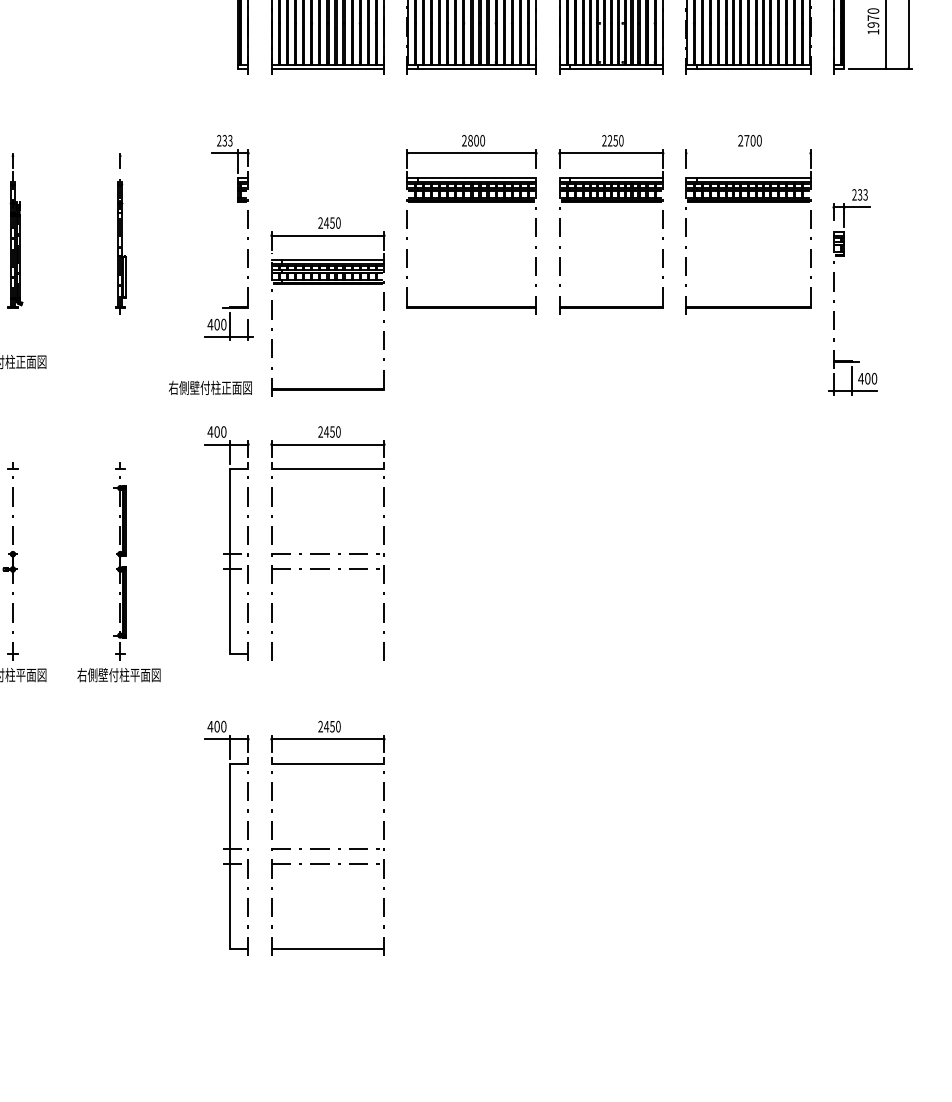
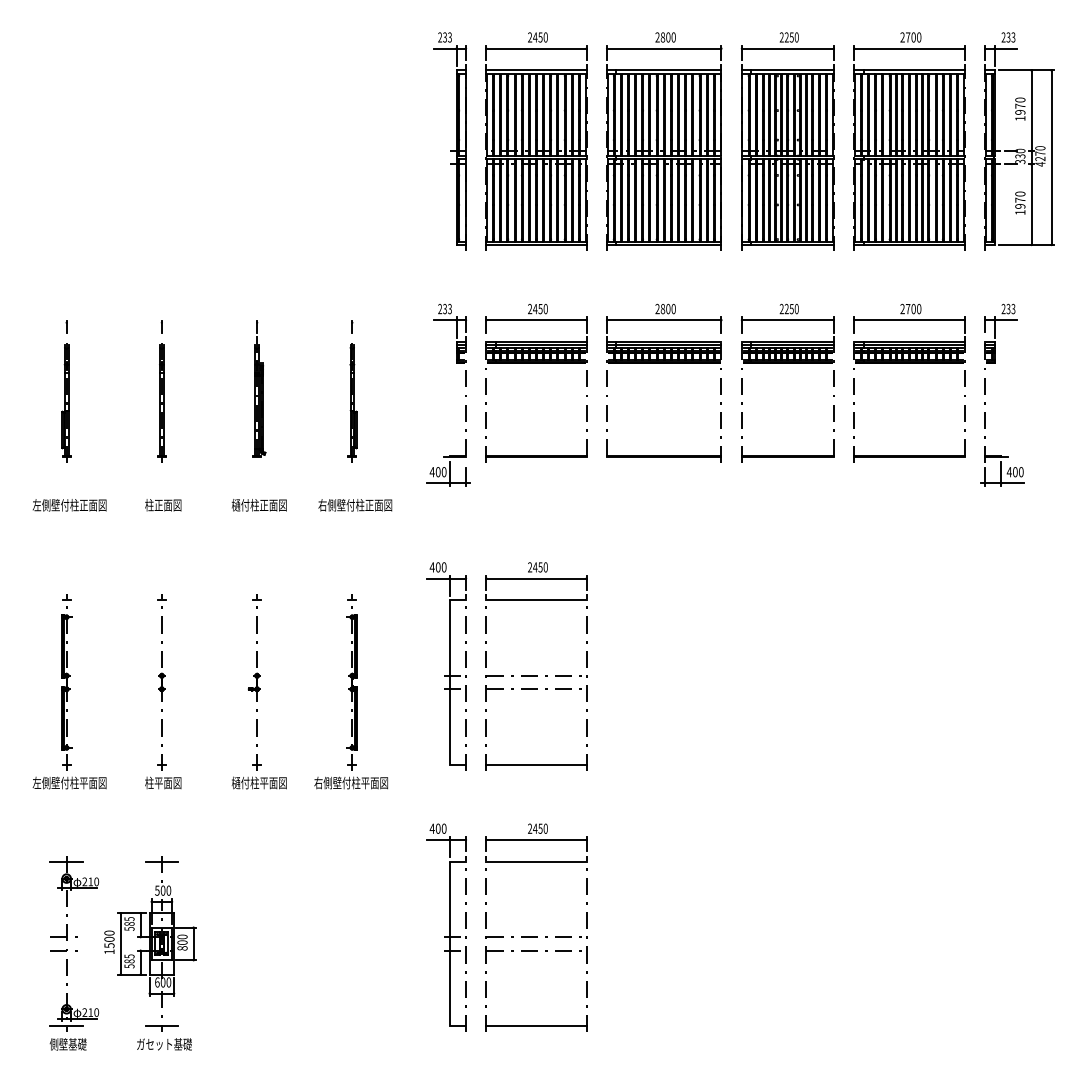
line: (748, 153) -> (909, 320), added
part: (327, 284) -> (536, 363), moved
part: (834, 291) -> (985, 394), moved
text: (210, 388) -> (355, 505), moved
line: (327, 654) -> (536, 764), added

